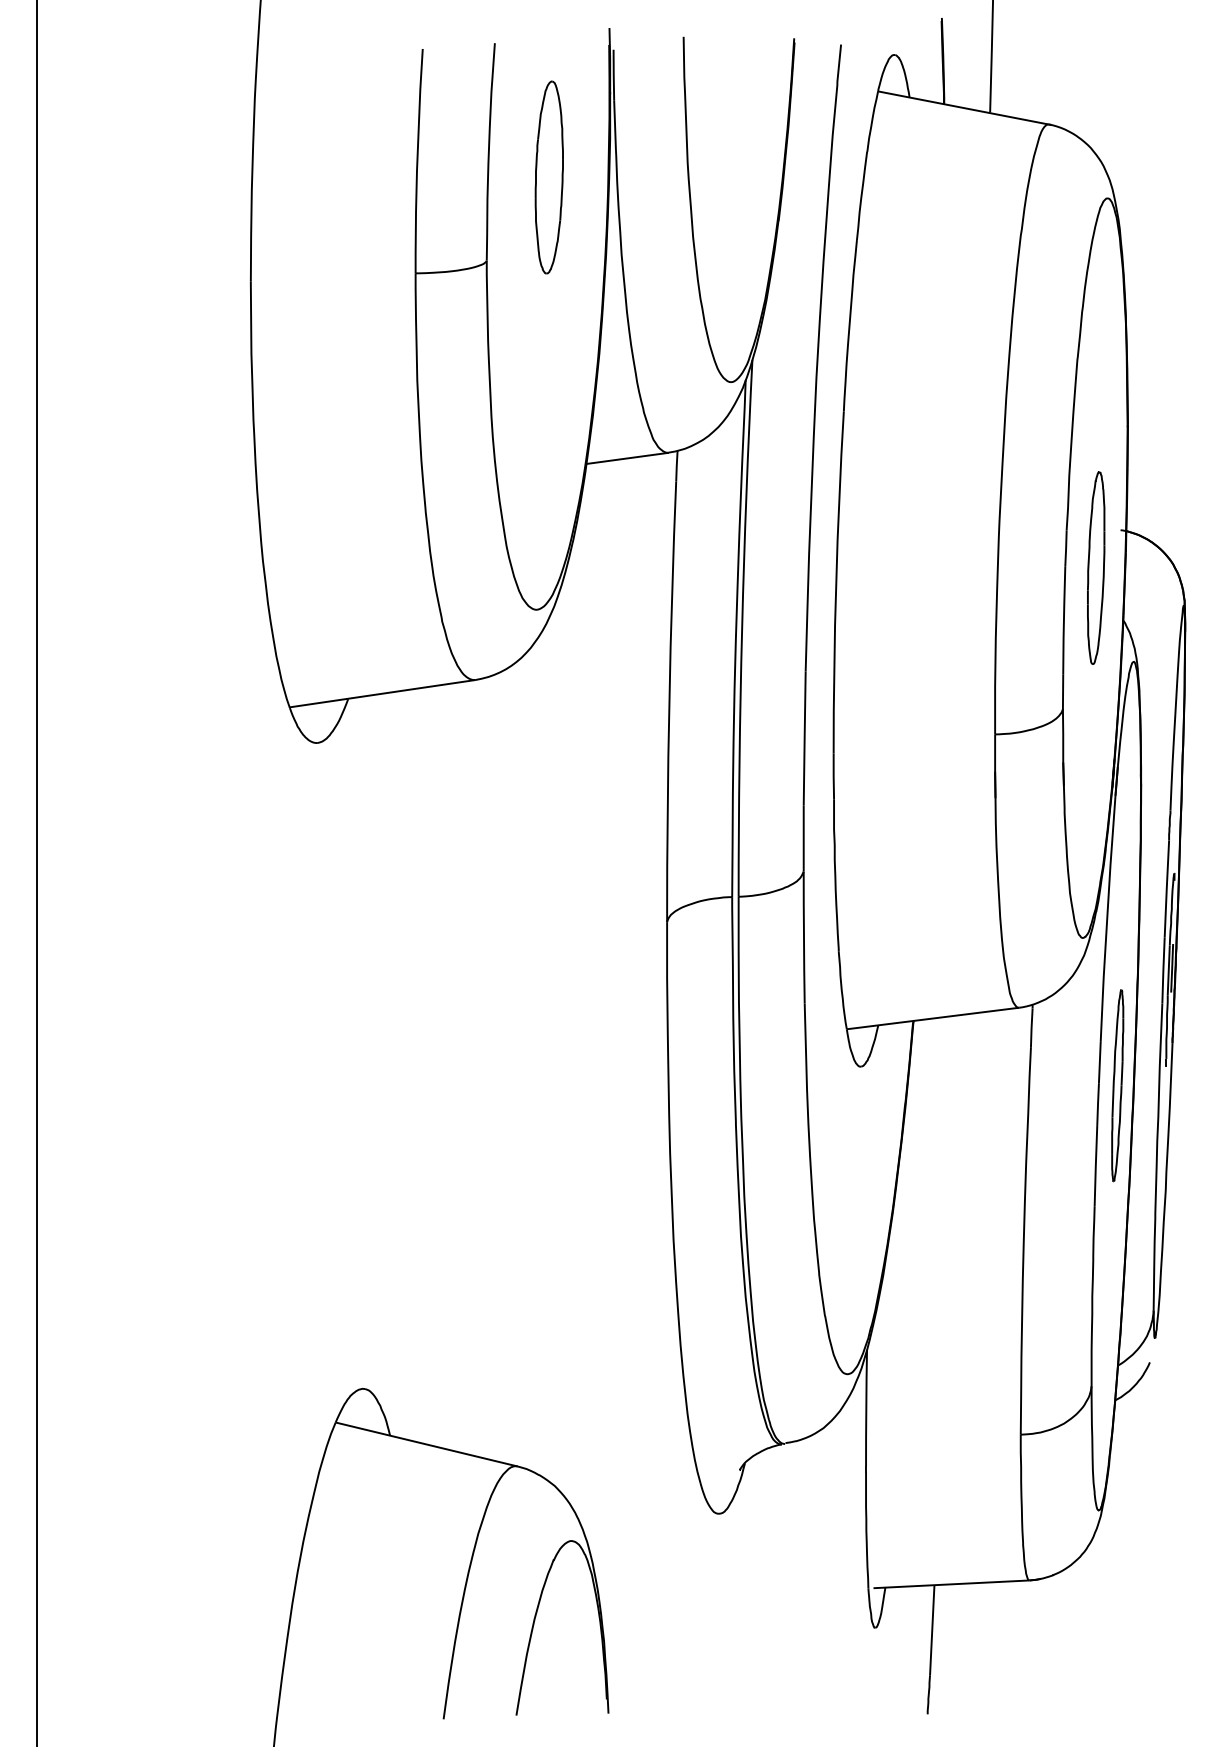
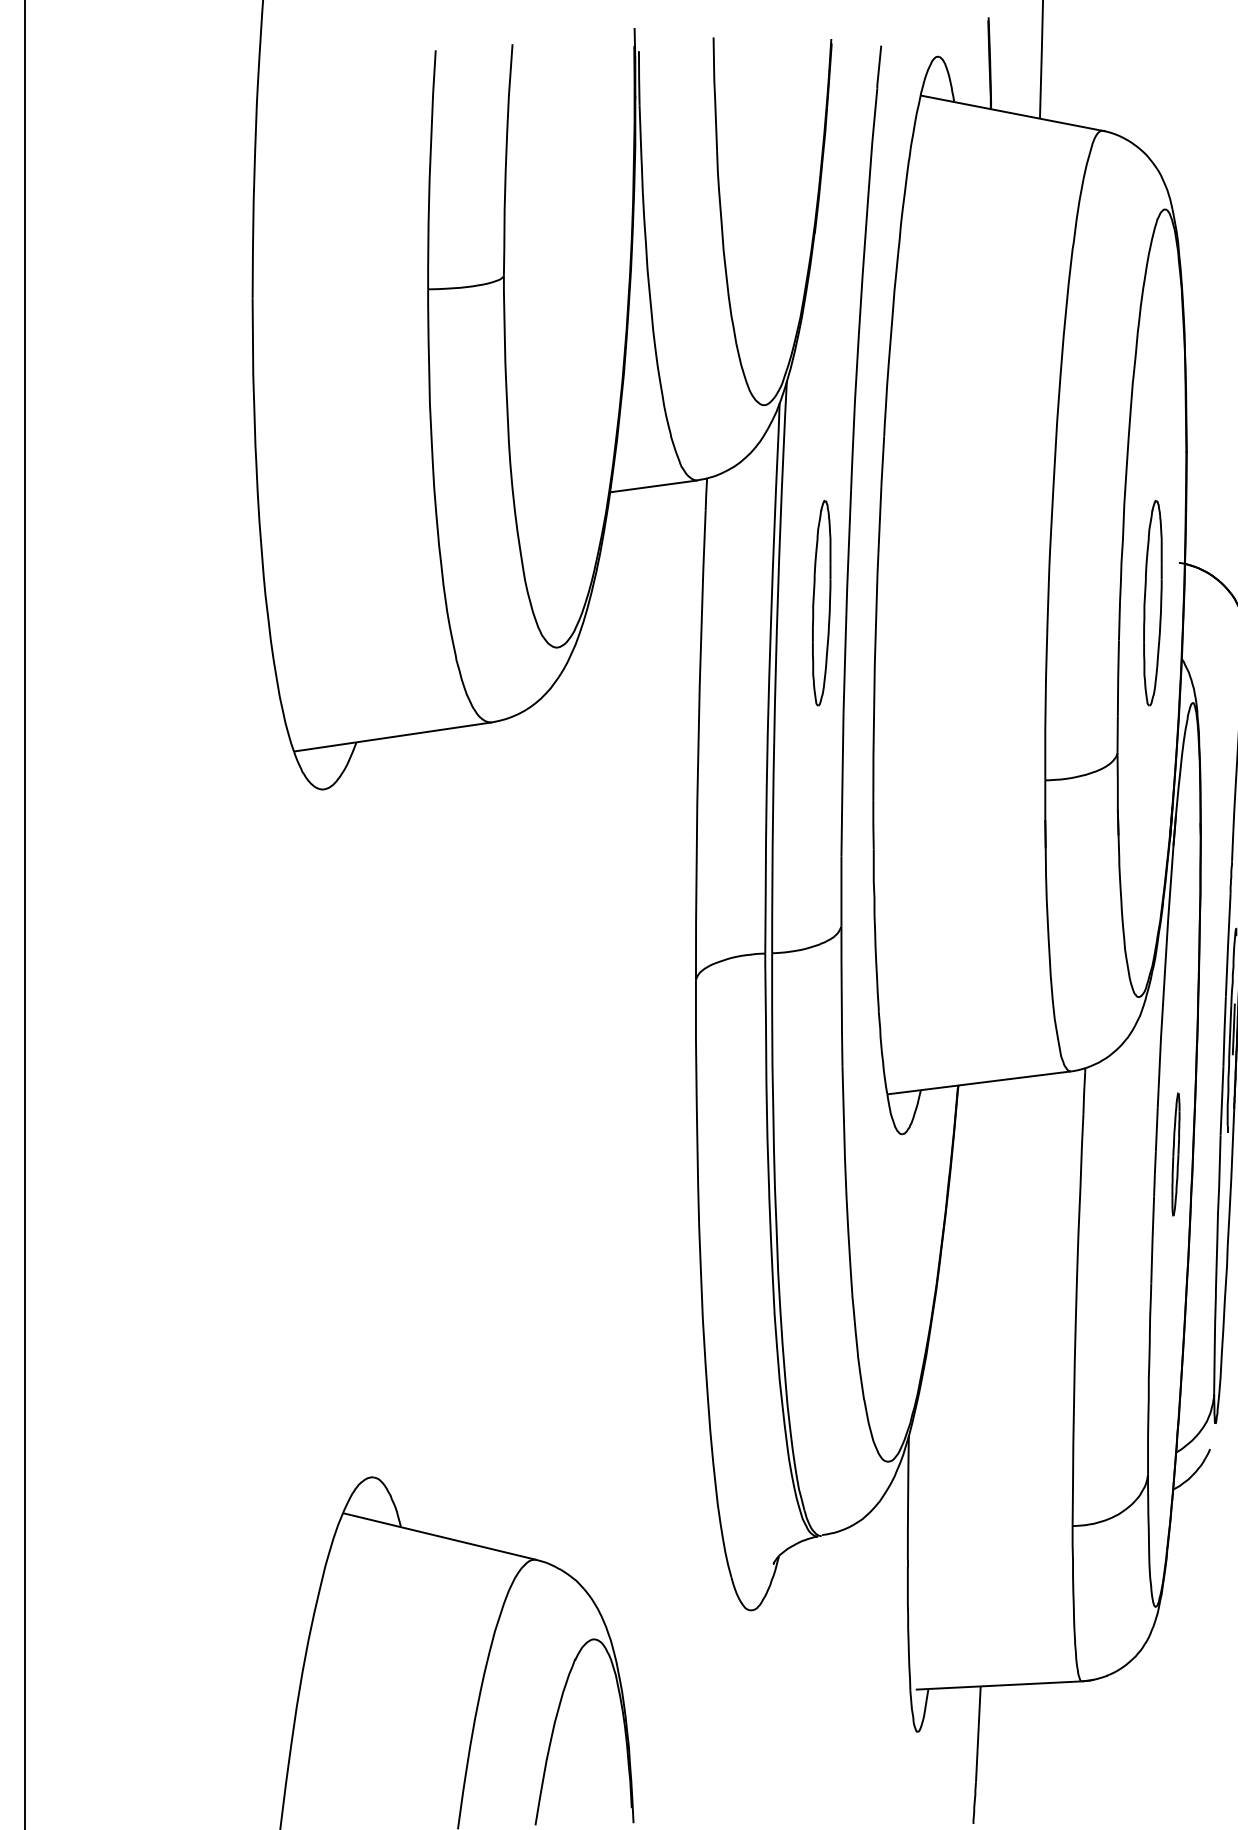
part: (548, 177) -> (569, 187), removed
part: (785, 567) -> (822, 602), added
part: (1117, 1085) -> (1175, 1154), size x0.6

